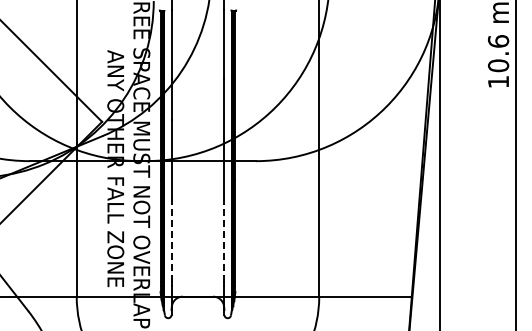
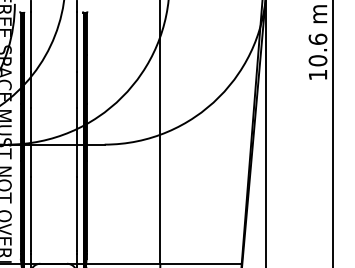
line: (171, 239) -> (30, 213), dashed -> solid
line: (224, 240) -> (77, 214), dashed -> solid

